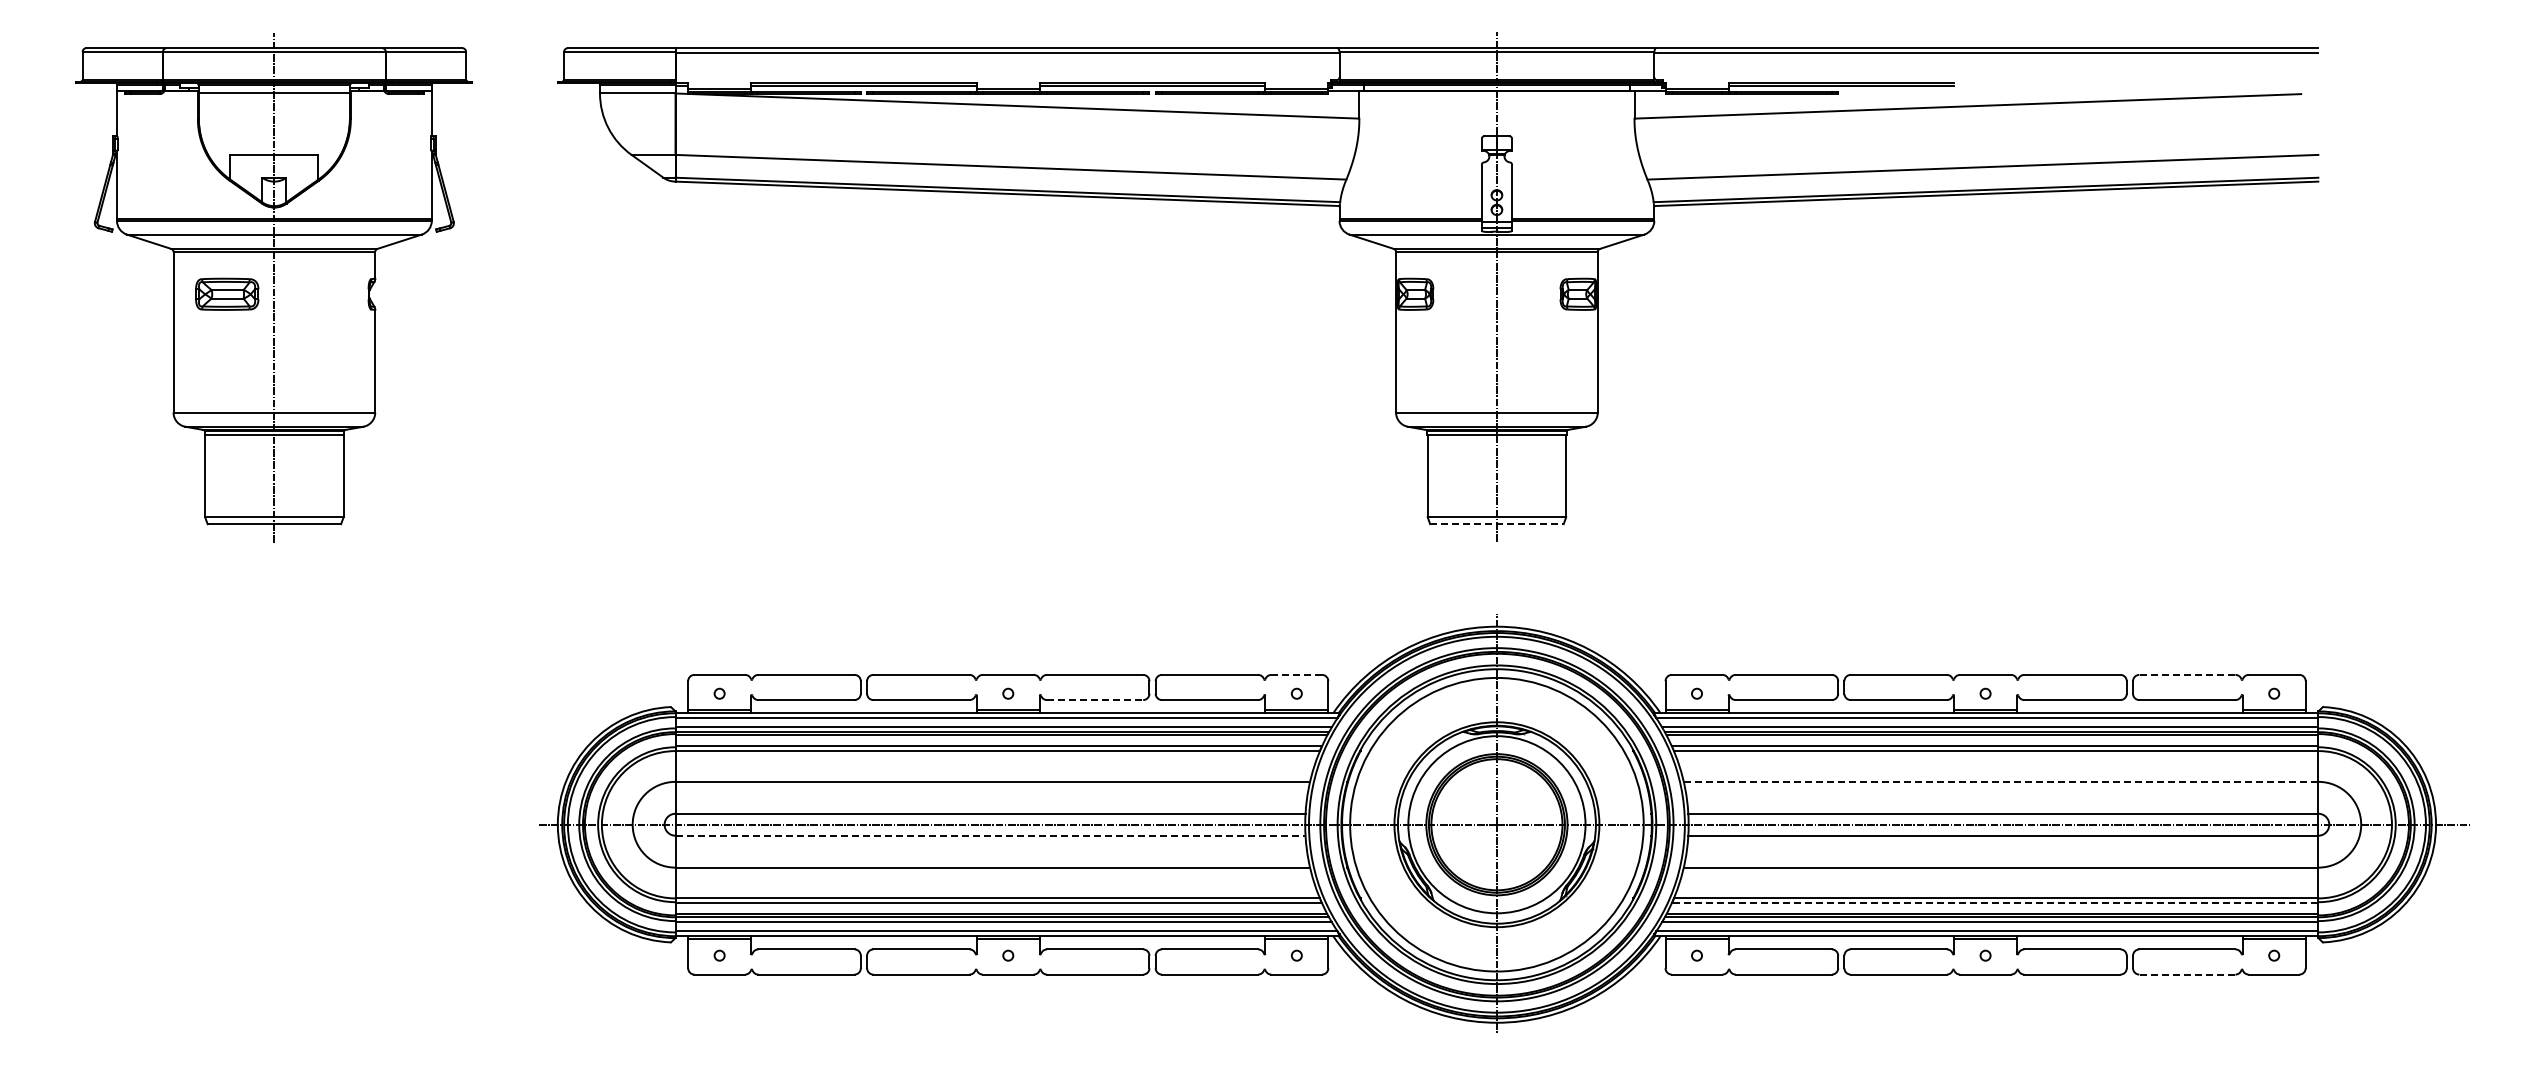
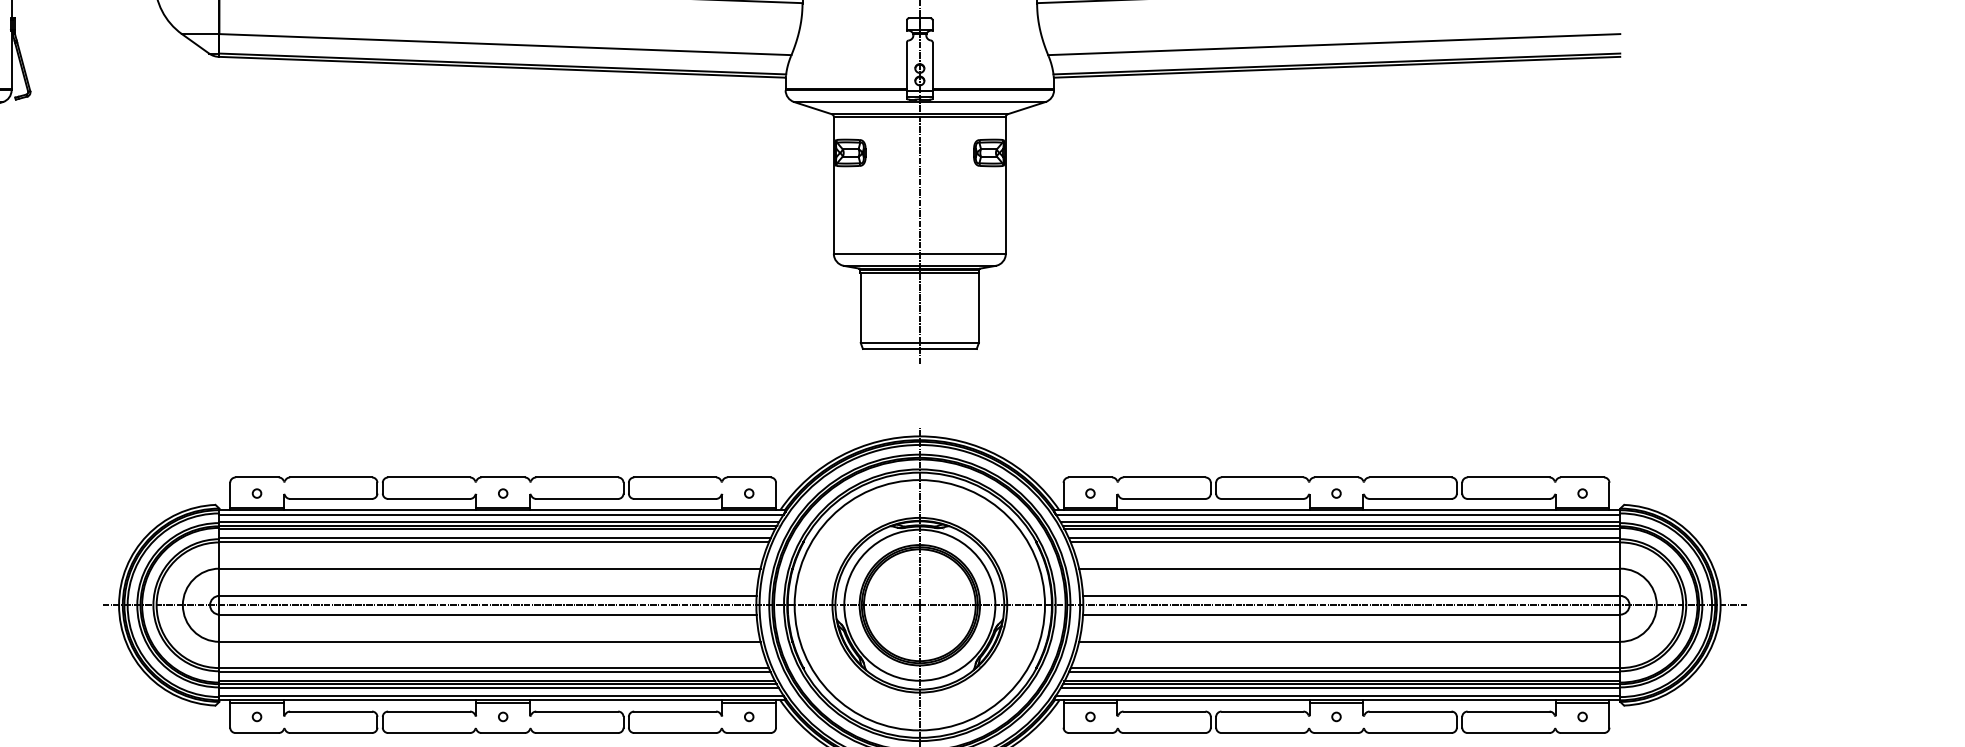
line: (1496, 524) -> (919, 349), dashed -> solid
line: (1297, 674) -> (749, 477), dashed -> solid
line: (2186, 674) -> (1507, 477), dashed -> solid
line: (1095, 700) -> (577, 499), dashed -> solid
line: (2000, 781) -> (1349, 568), dashed -> solid
line: (990, 835) -> (488, 614), dashed -> solid
line: (1994, 903) -> (1344, 672), dashed -> solid
line: (2186, 974) -> (1507, 732), dashed -> solid

